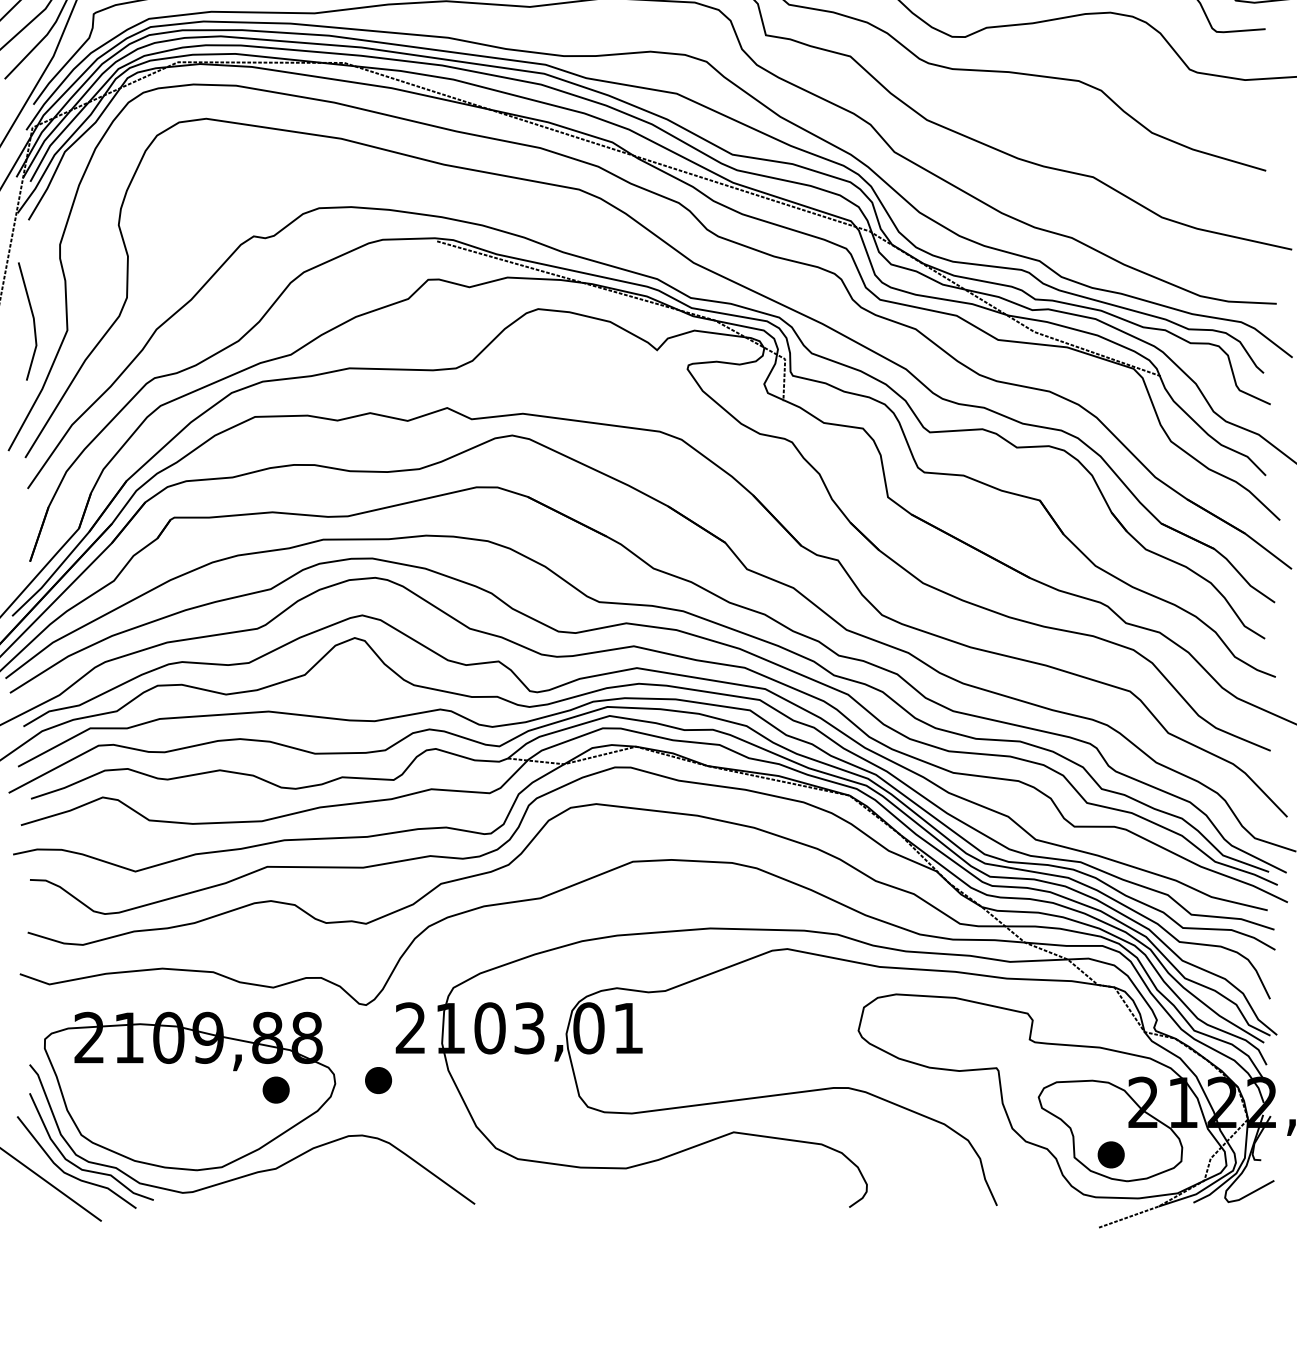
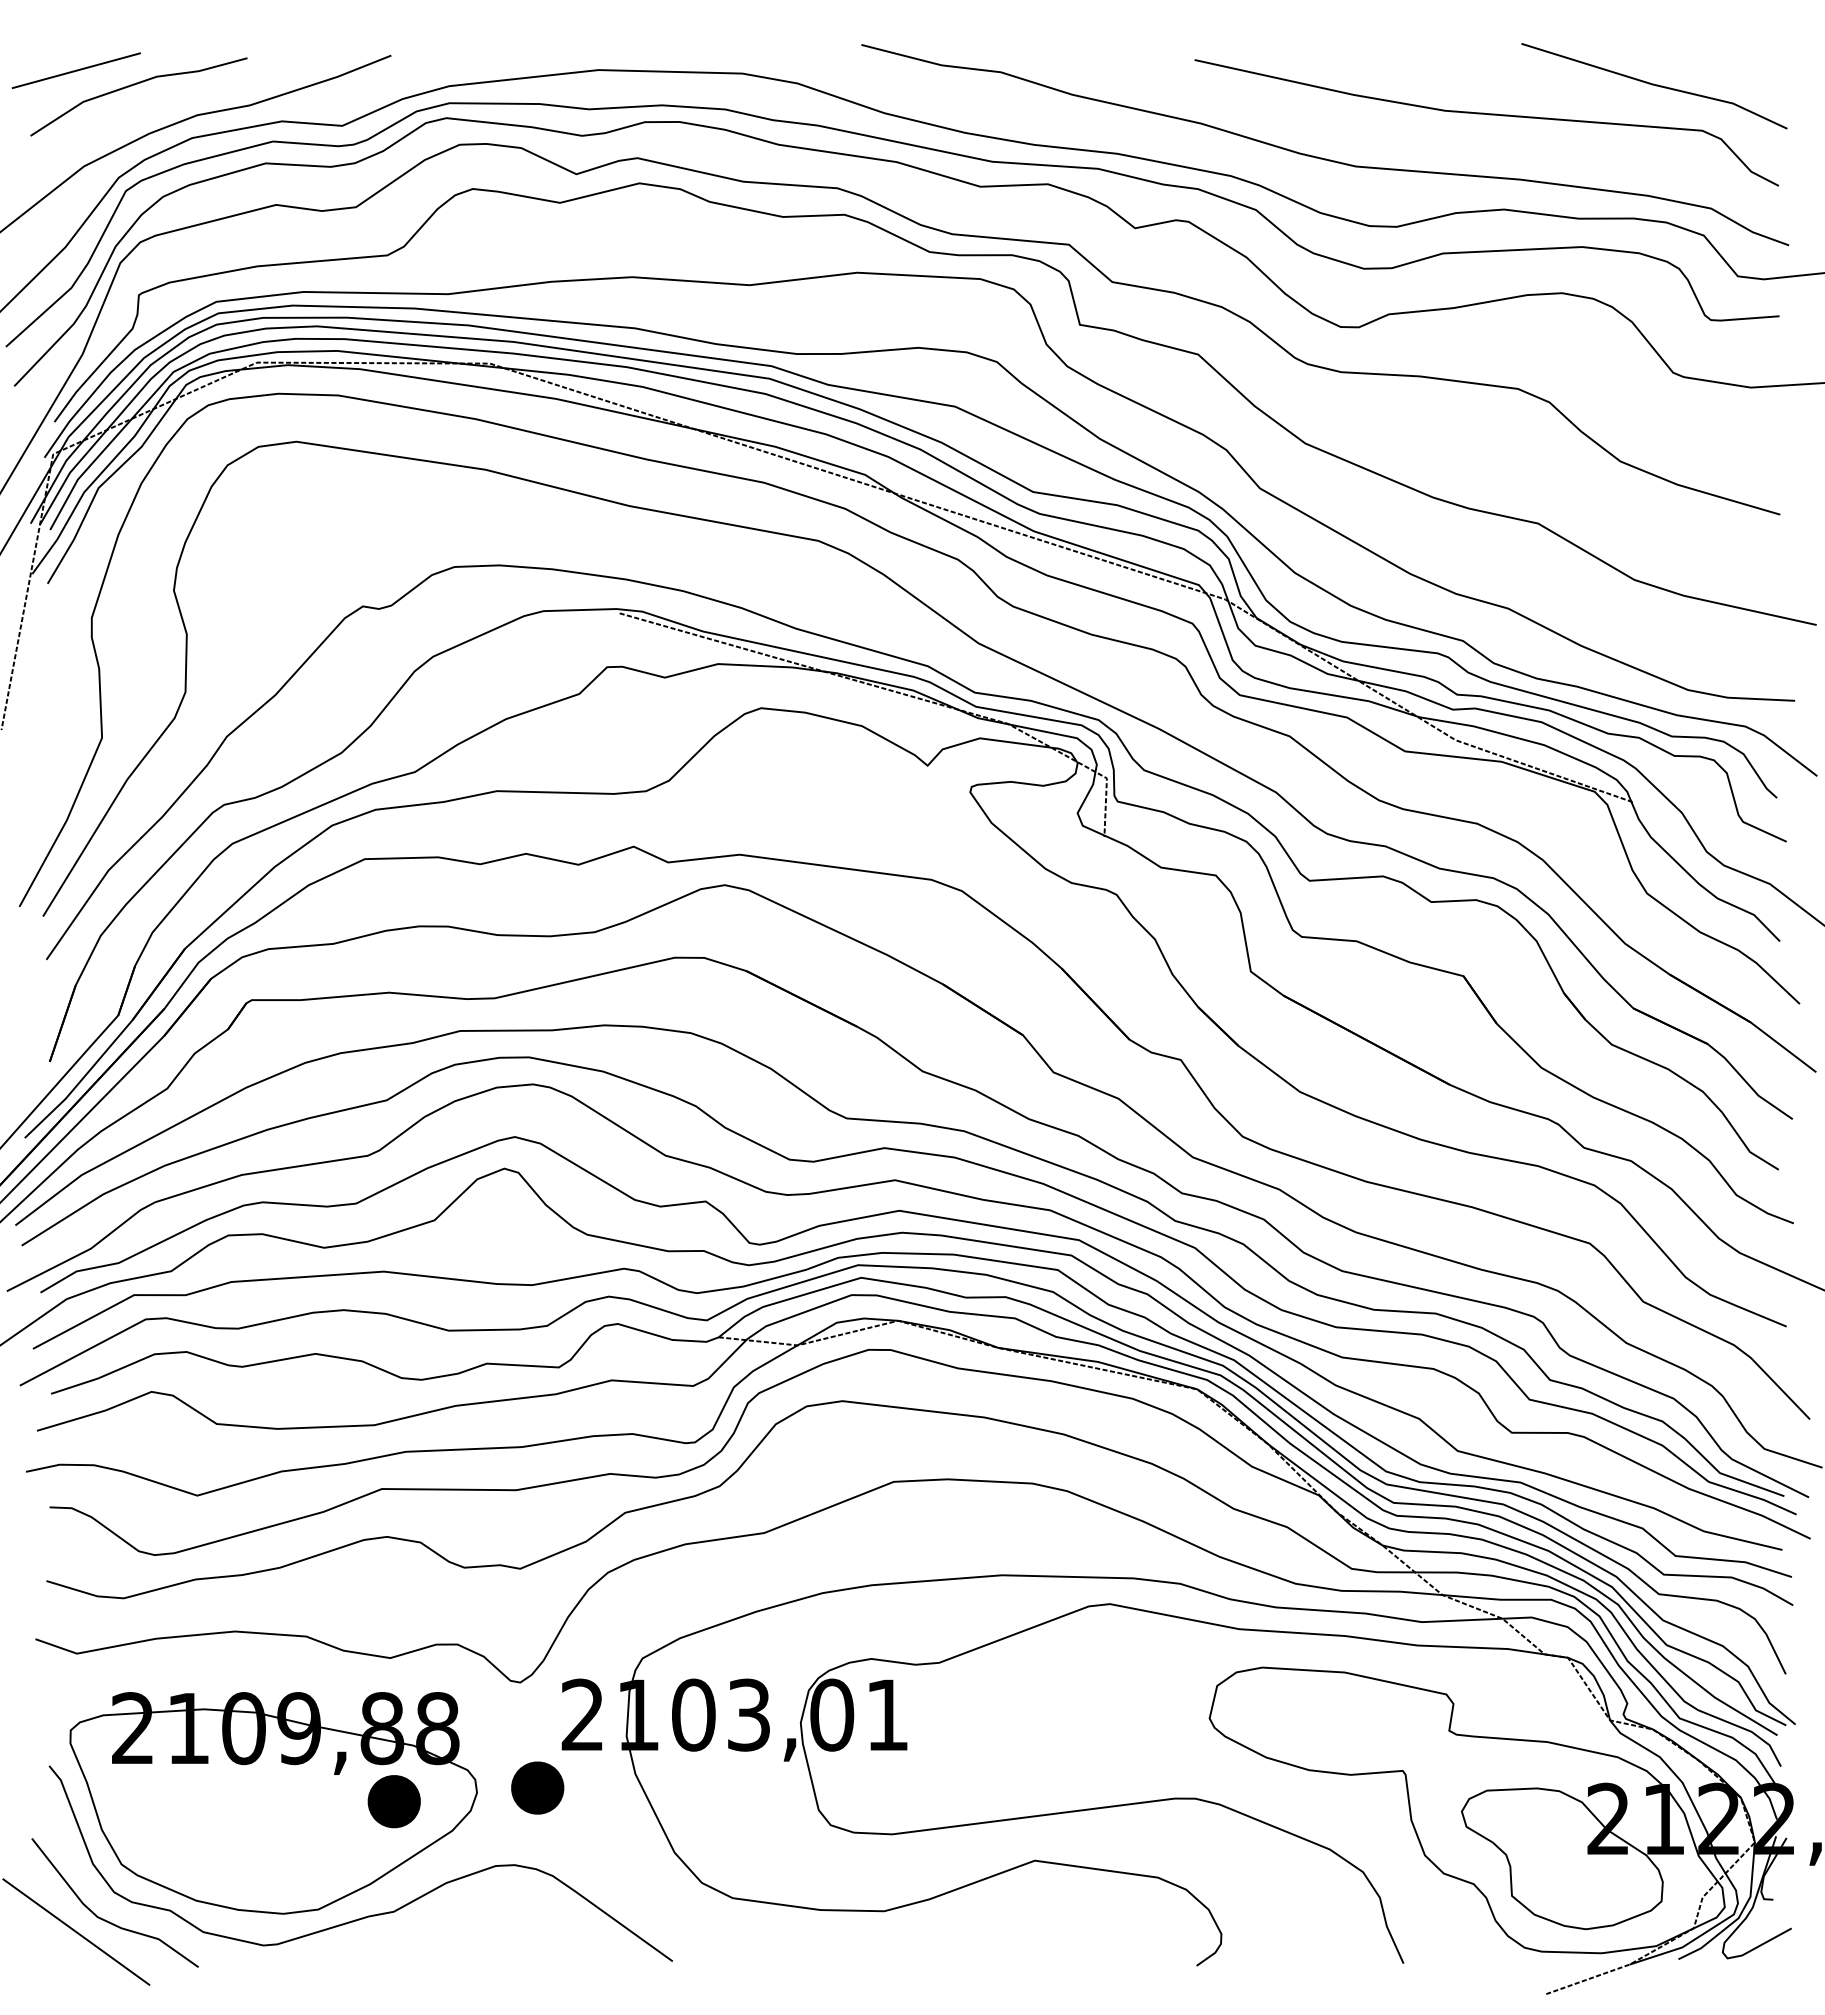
line: (33, 321) -> (54, 725), removed
part: (378, 1080) -> (537, 1788), size x1.4
part: (276, 1090) -> (394, 1801), size x1.4
part: (1111, 1155) -> (1563, 1892), removed
curve: (87, 1170) -> (130, 1913), removed

